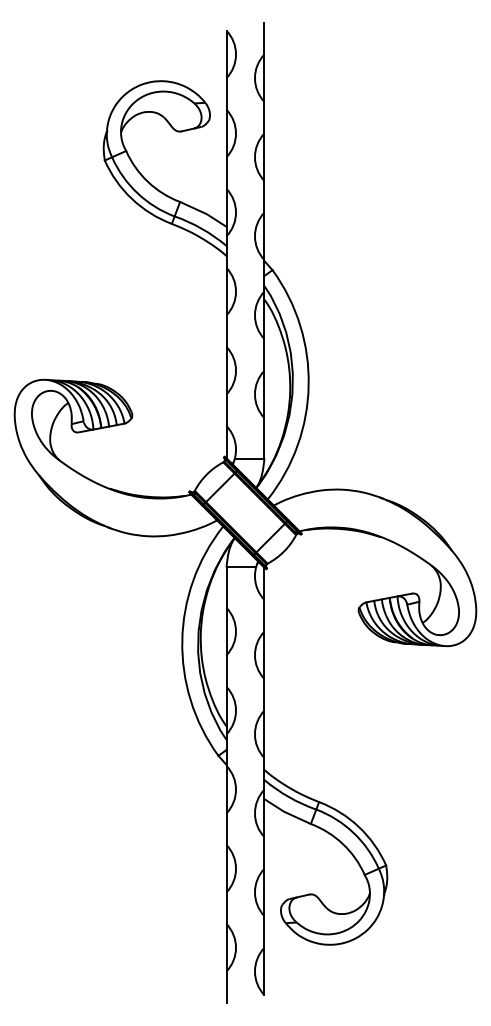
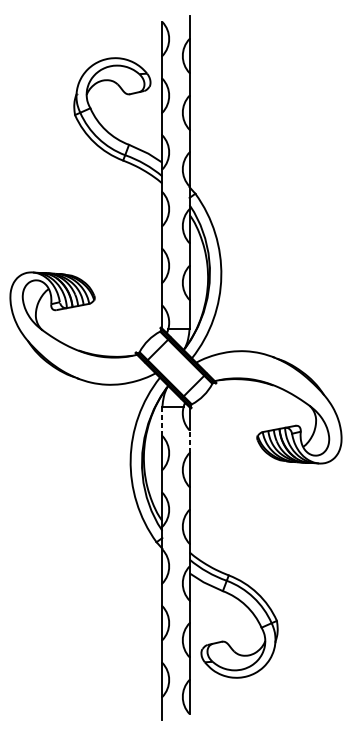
line: (226, 587) -> (162, 421), solid -> dashed
line: (264, 615) -> (189, 441), solid -> dashed

